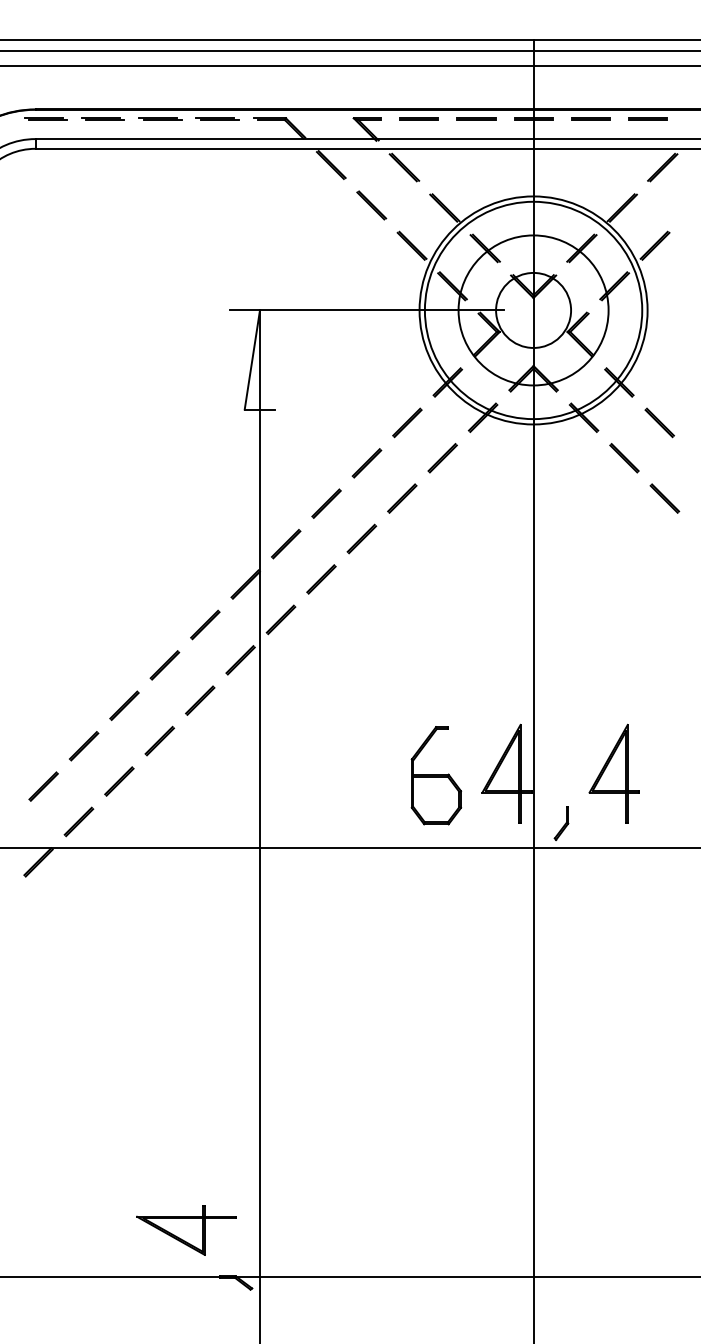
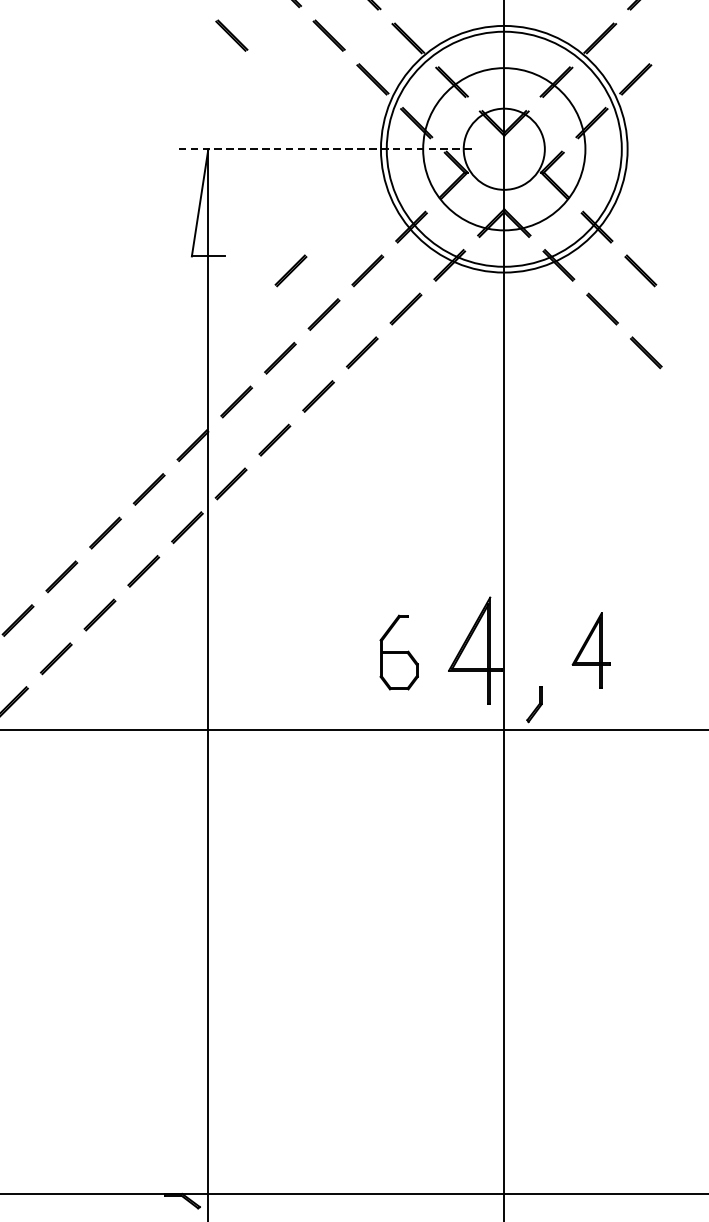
line: (281, 205) -> (231, 35), added
line: (366, 310) -> (323, 149), solid -> dashed
line: (336, 422) -> (291, 270), added
part: (613, 773) -> (590, 650), size x0.7
part: (436, 775) -> (399, 652), size x0.7
part: (186, 1230) -> (128, 1144), removed

